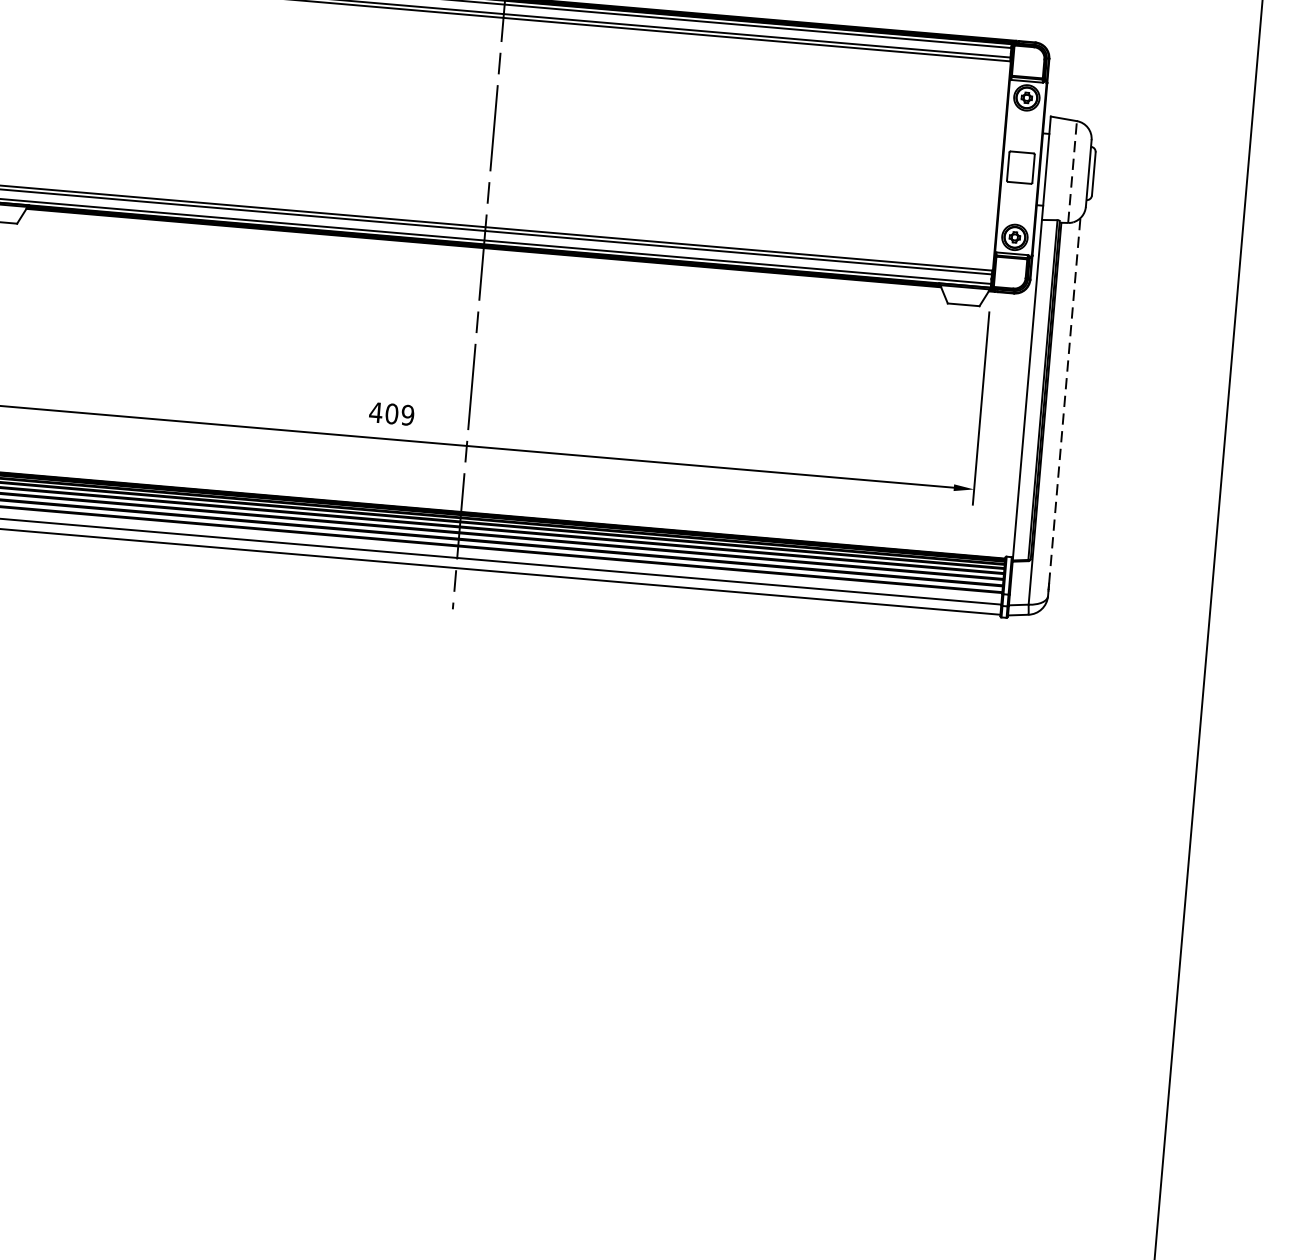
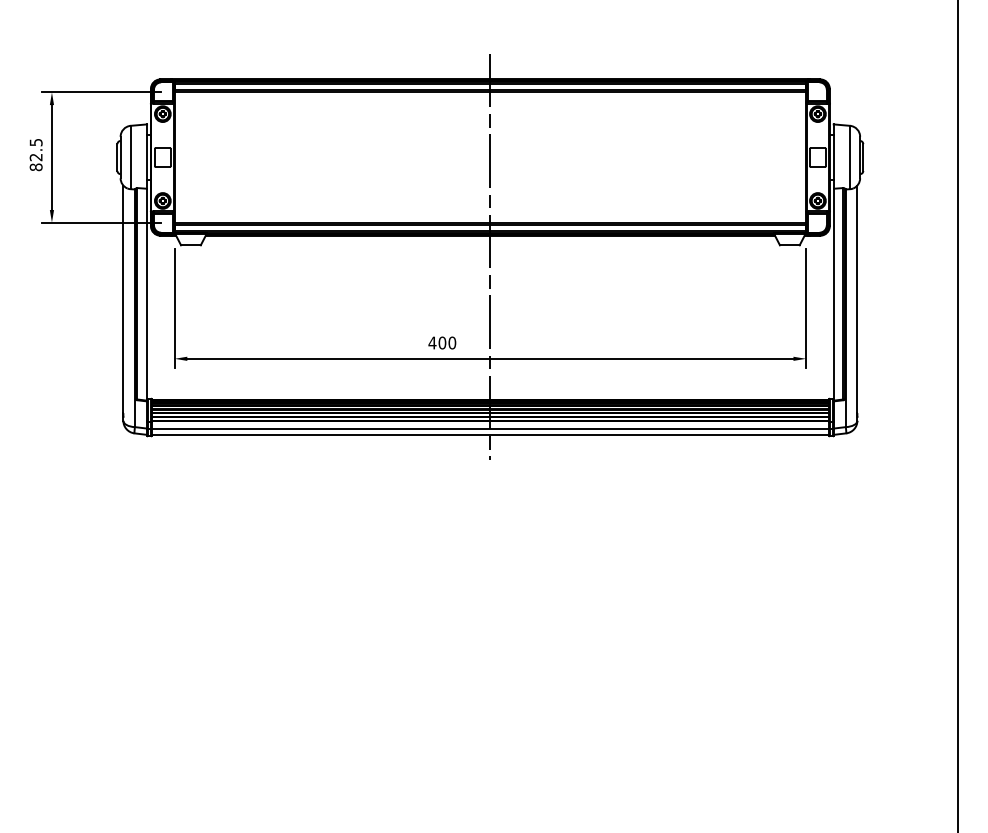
line: (1073, 172) -> (850, 157), dashed -> solid
line: (1064, 401) -> (857, 299), dashed -> solid
text: (406, 415) -> (451, 343), 409 -> 400

